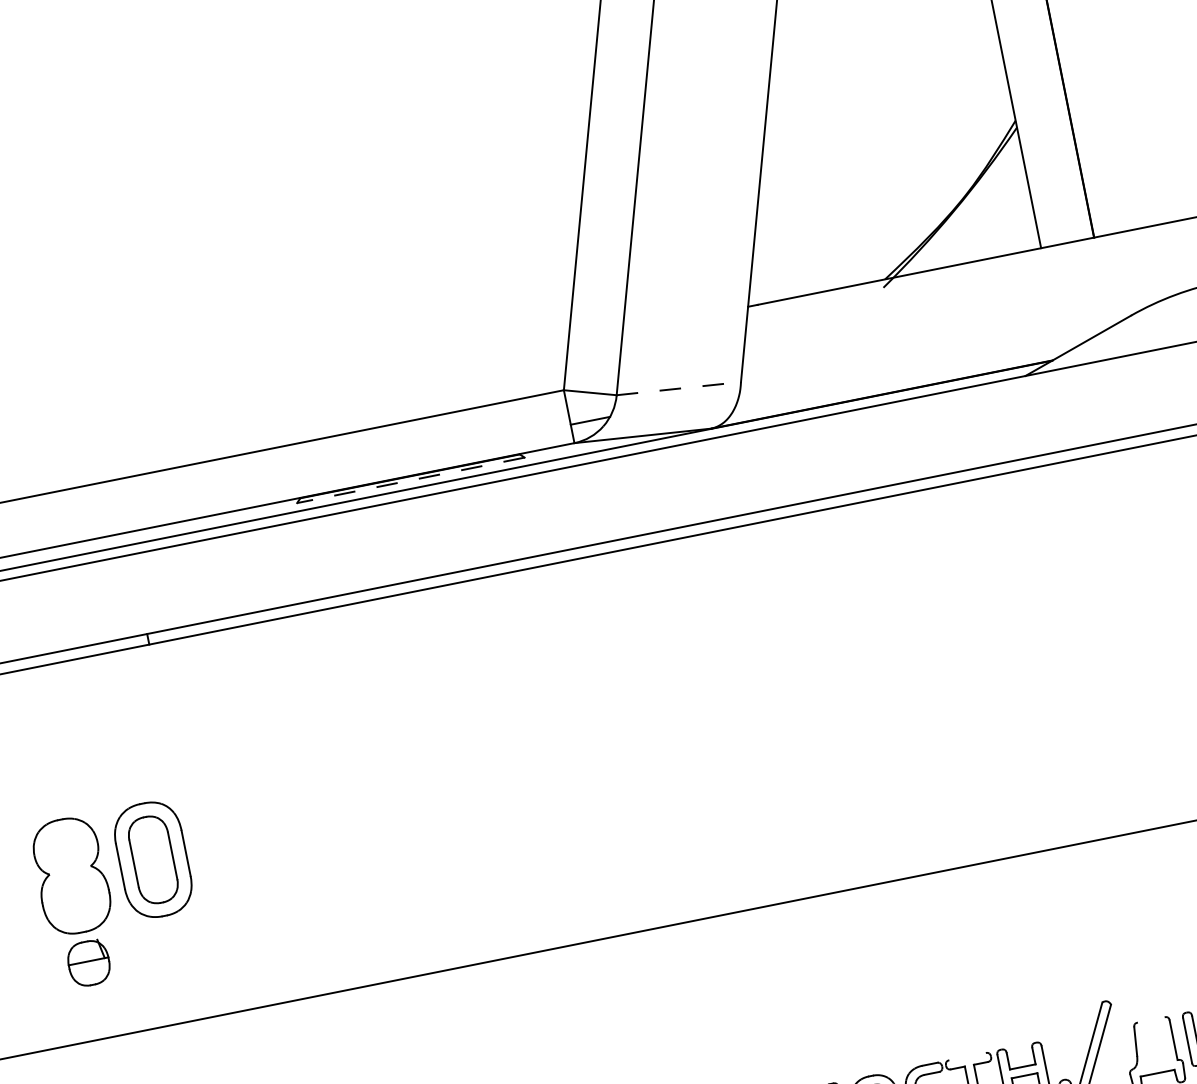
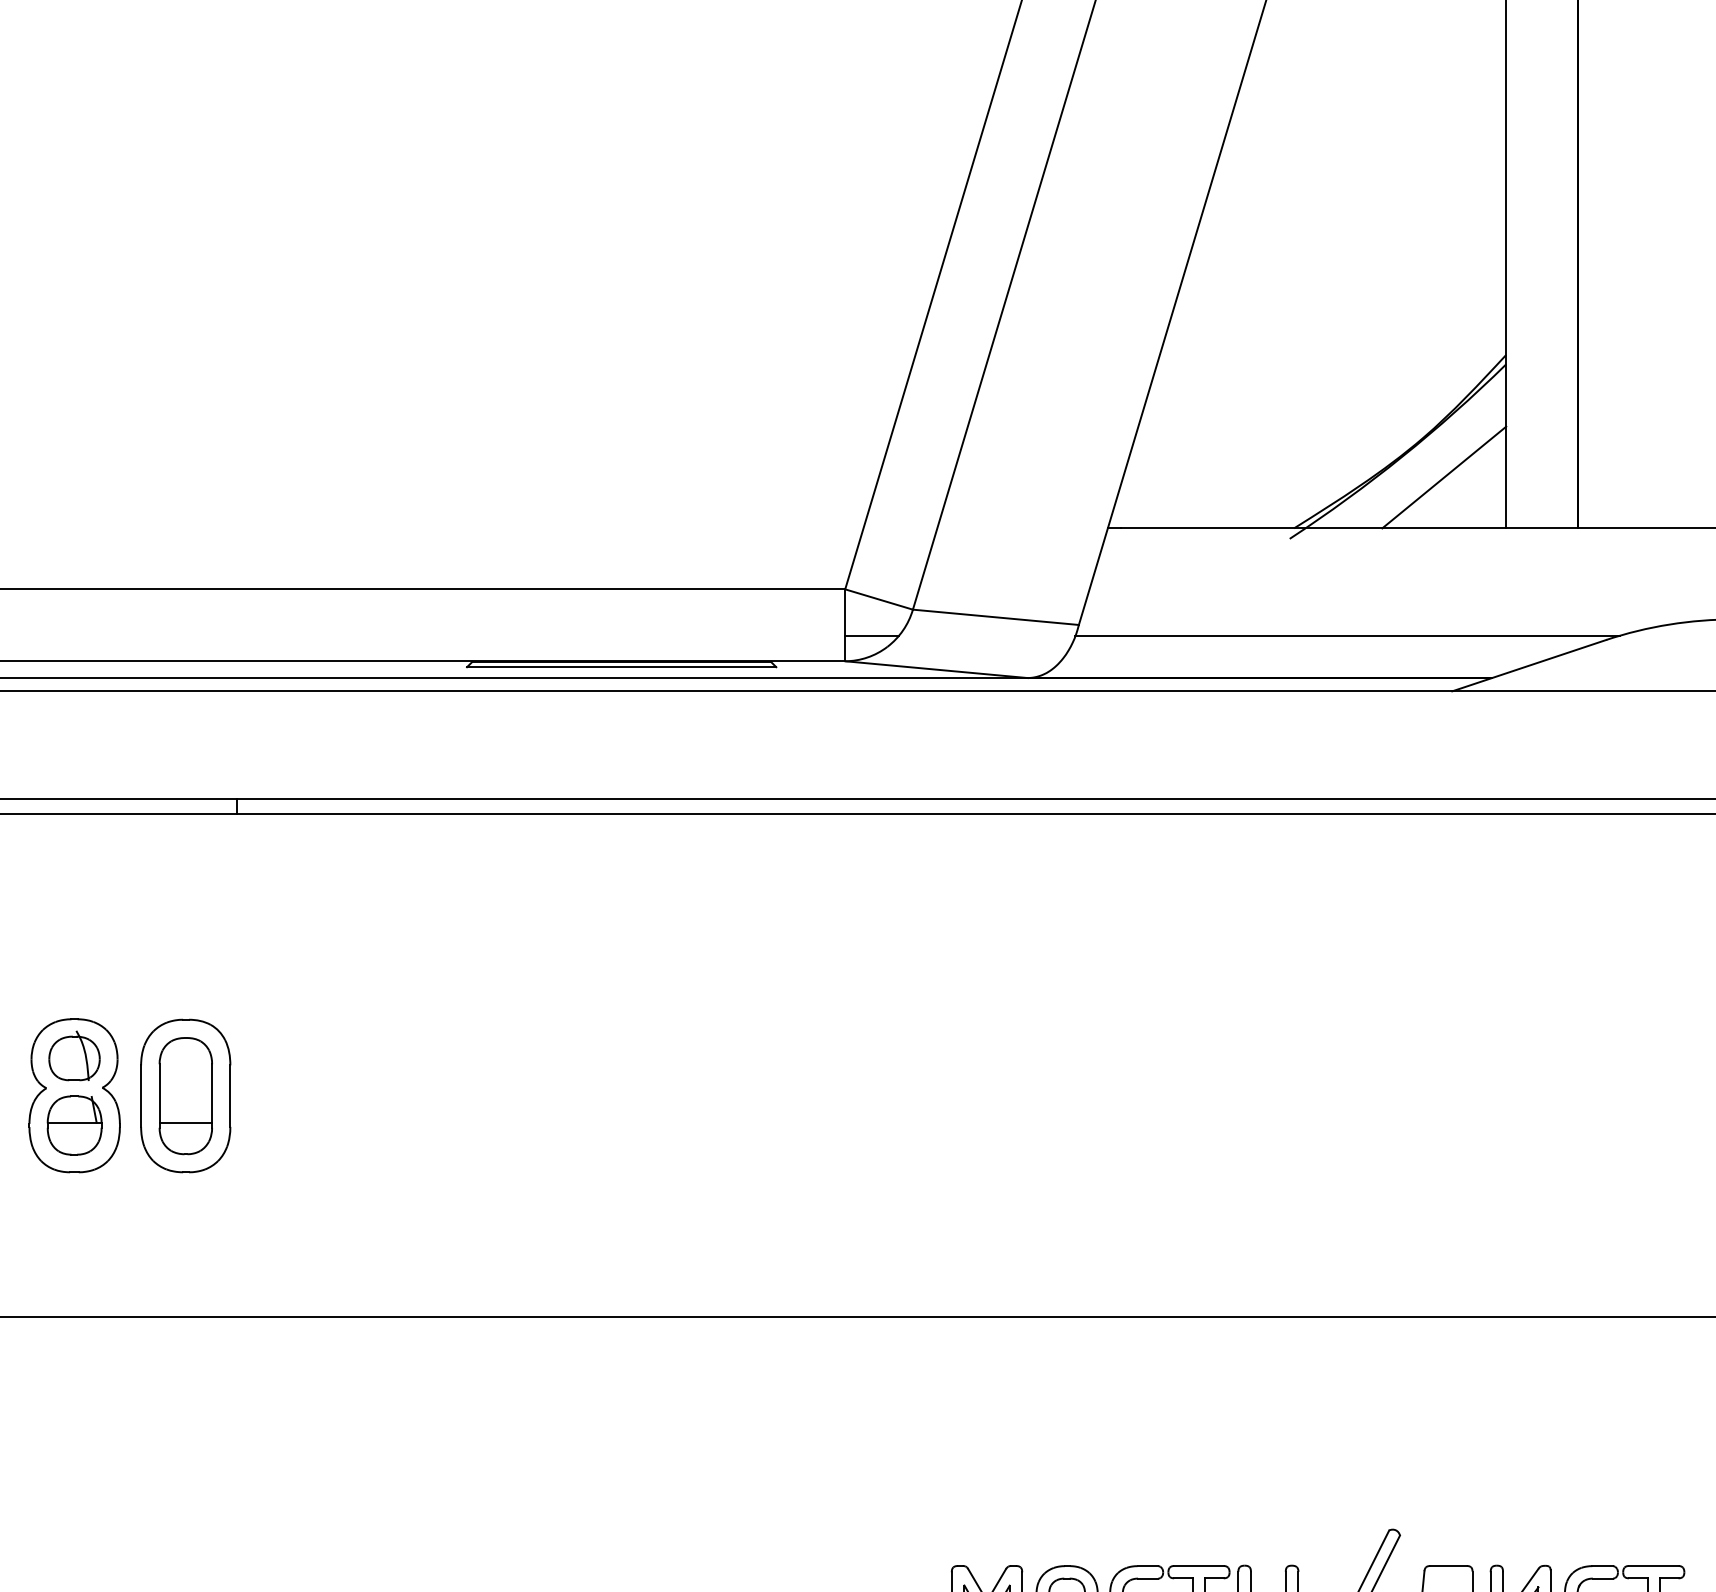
line: (988, 219) -> (1444, 477), added
line: (940, 351) -> (1347, 636), added
line: (679, 388) -> (996, 617), dashed -> solid
line: (410, 480) -> (621, 667), dashed -> solid
part: (65, 846) -> (74, 1055), added
line: (156, 879) -> (185, 1122), added
part: (88, 963) -> (74, 1125), moved
line: (1151, 1020) -> (1448, 1566), added
line: (967, 1056) -> (1198, 1565), added

